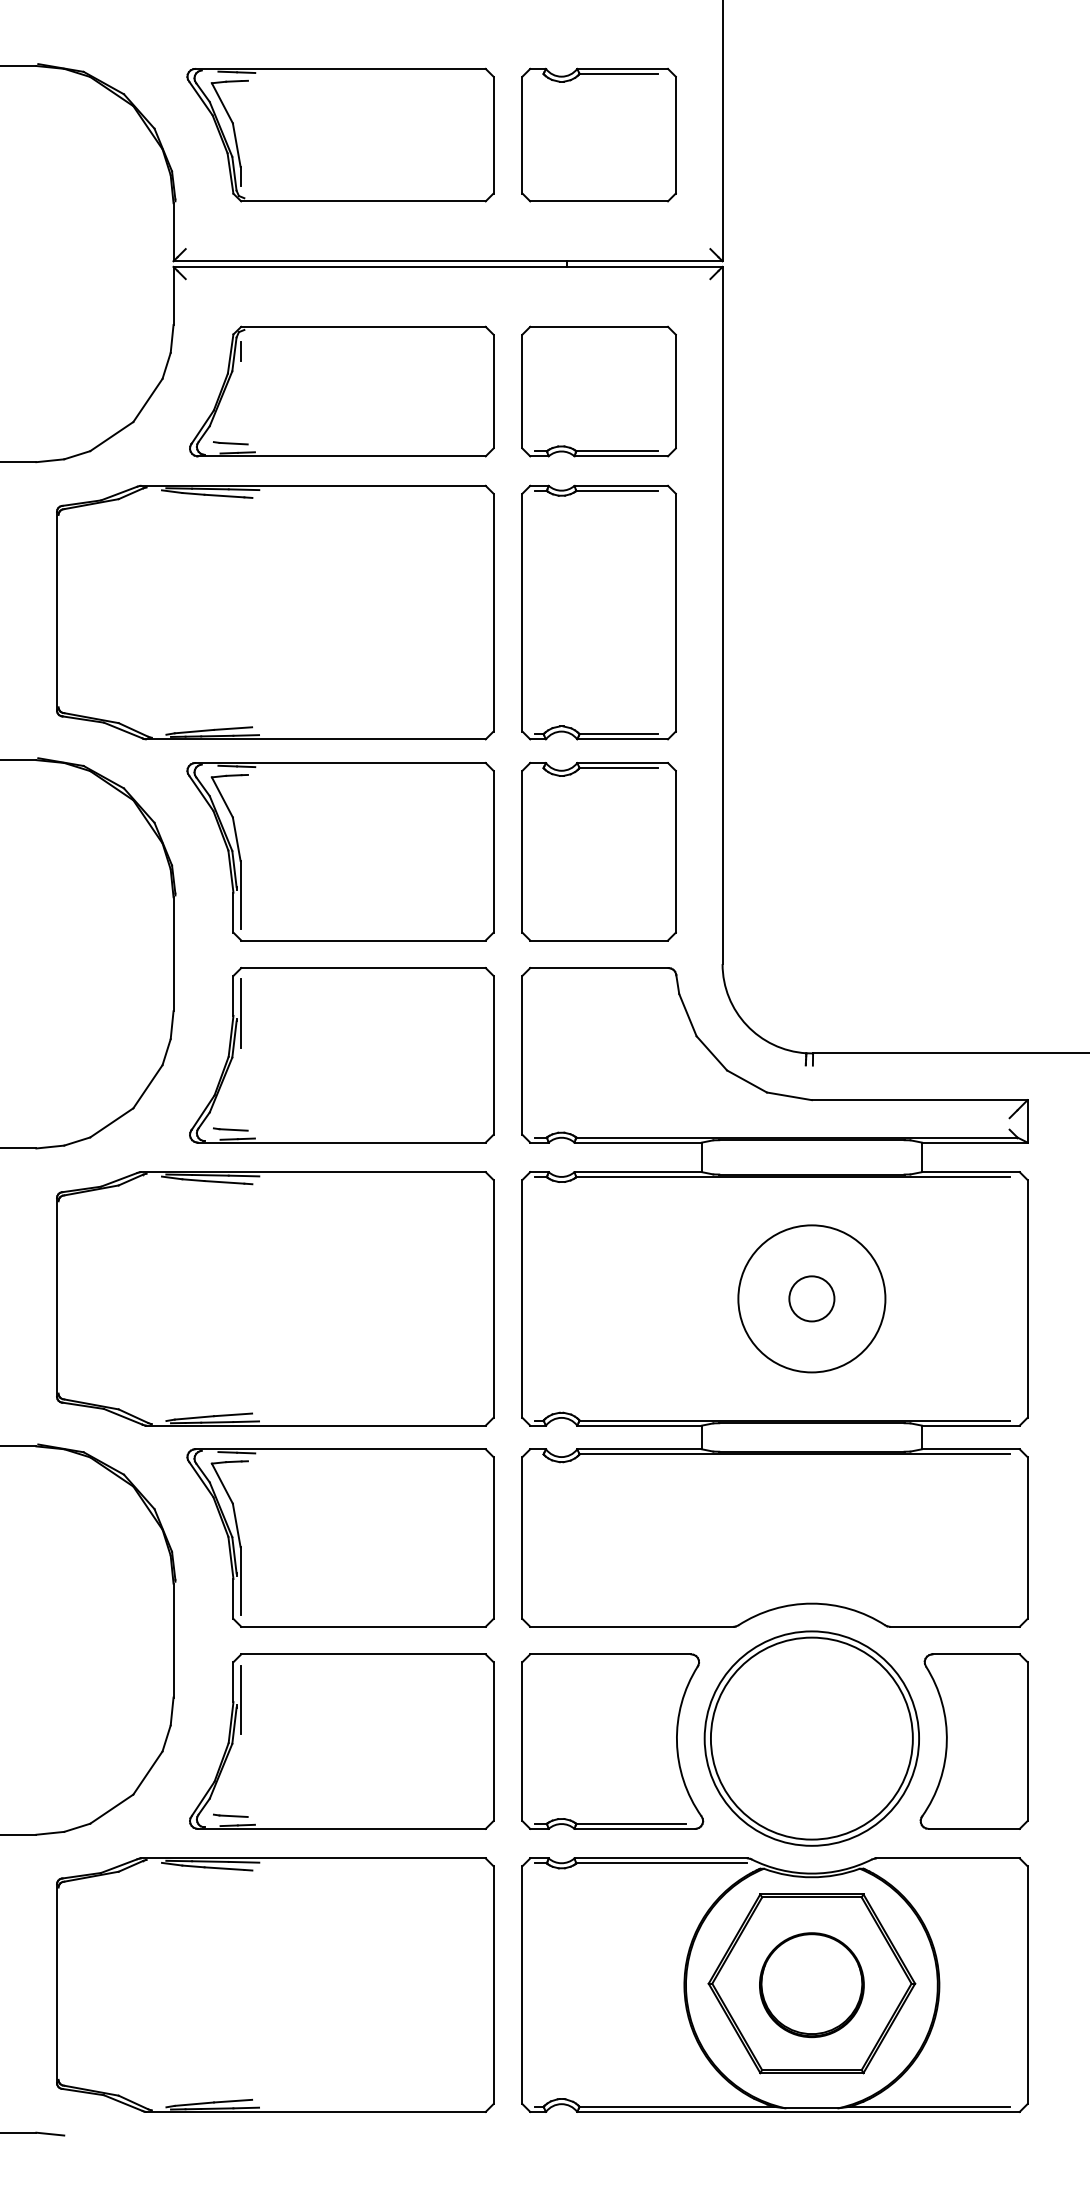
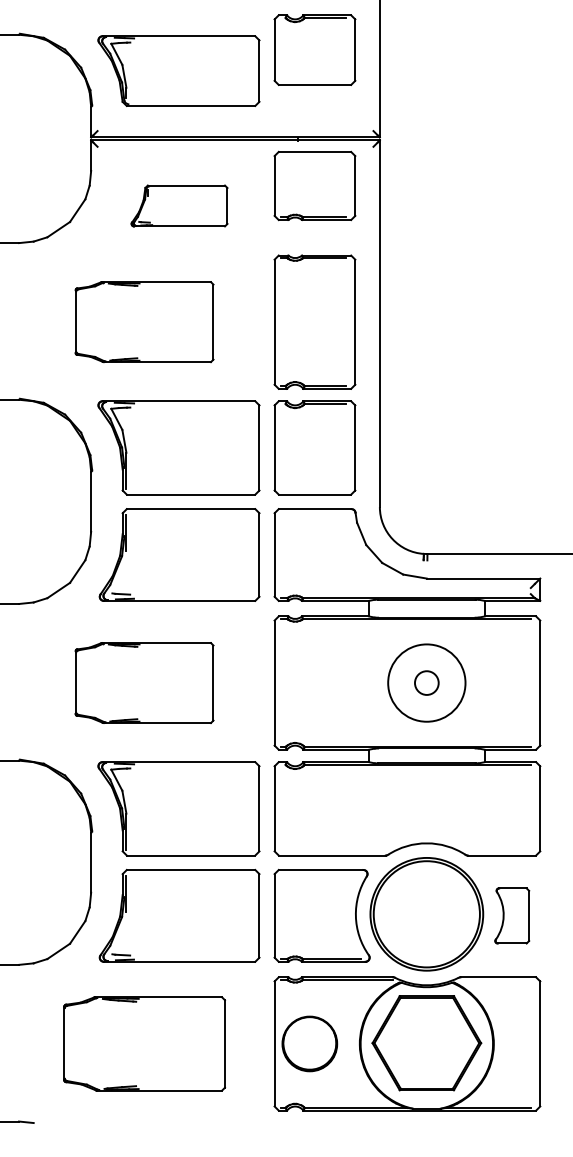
part: (598, 133) -> (314, 49), moved
part: (341, 390) -> (179, 205), size x0.6
part: (598, 390) -> (314, 185), moved
part: (274, 611) -> (144, 321), size x0.6
part: (274, 1297) -> (144, 682), size x0.6
part: (974, 1740) -> (512, 915), size x0.6
part: (274, 1984) -> (144, 1043), size x0.7
part: (811, 1984) -> (309, 1043), moved

